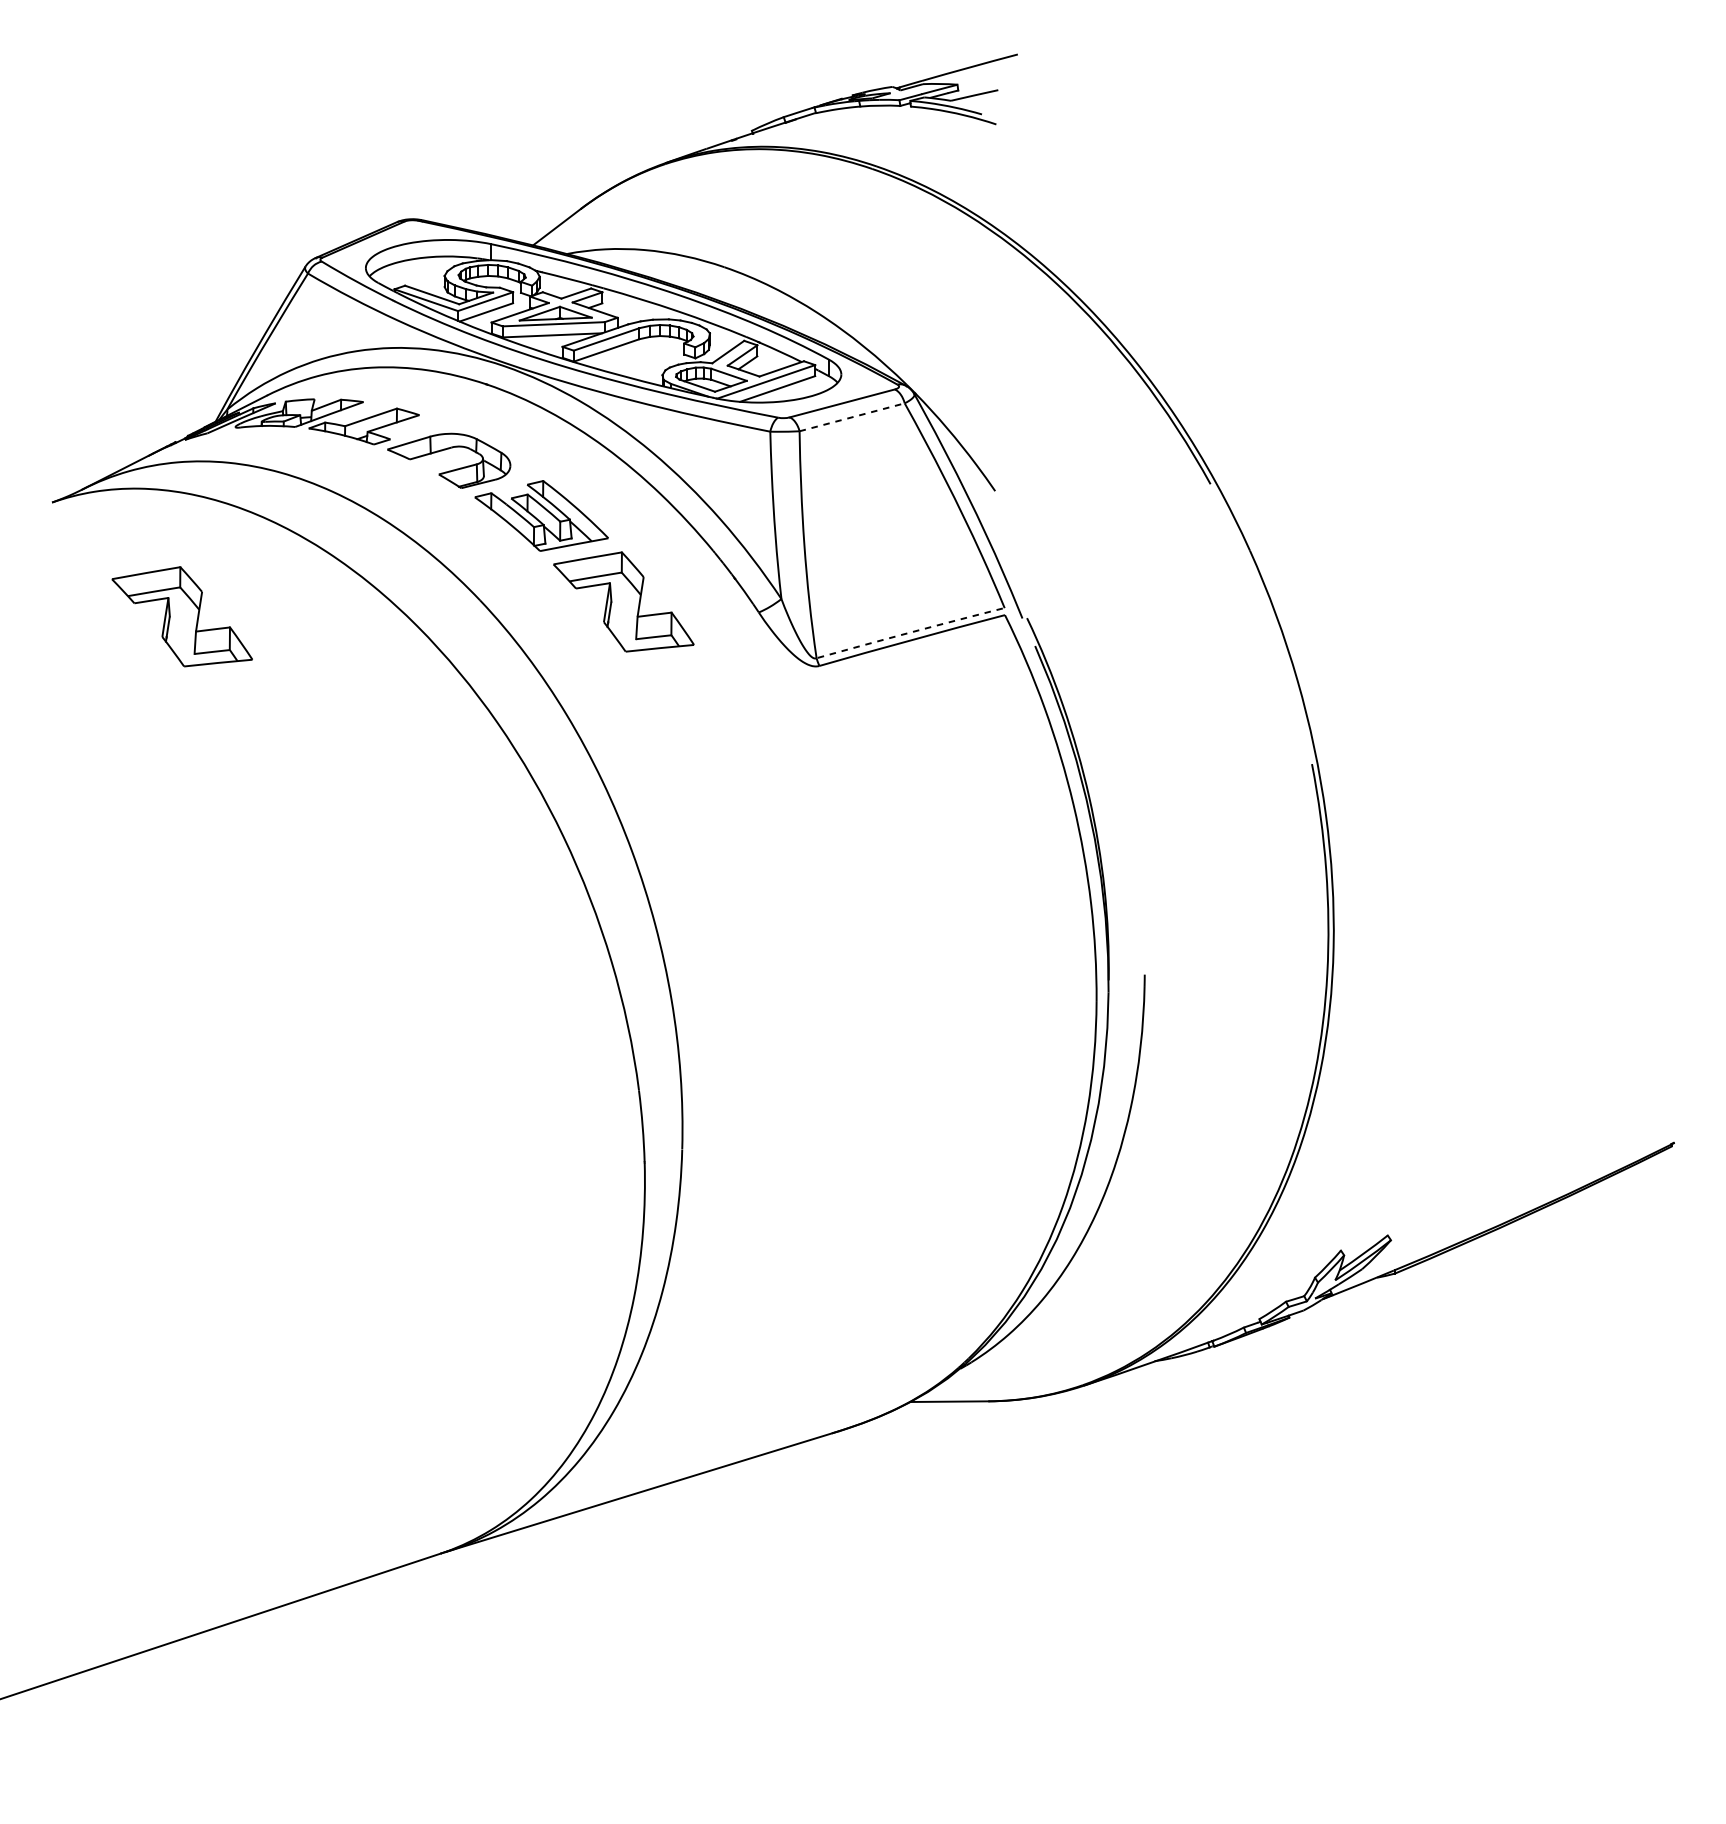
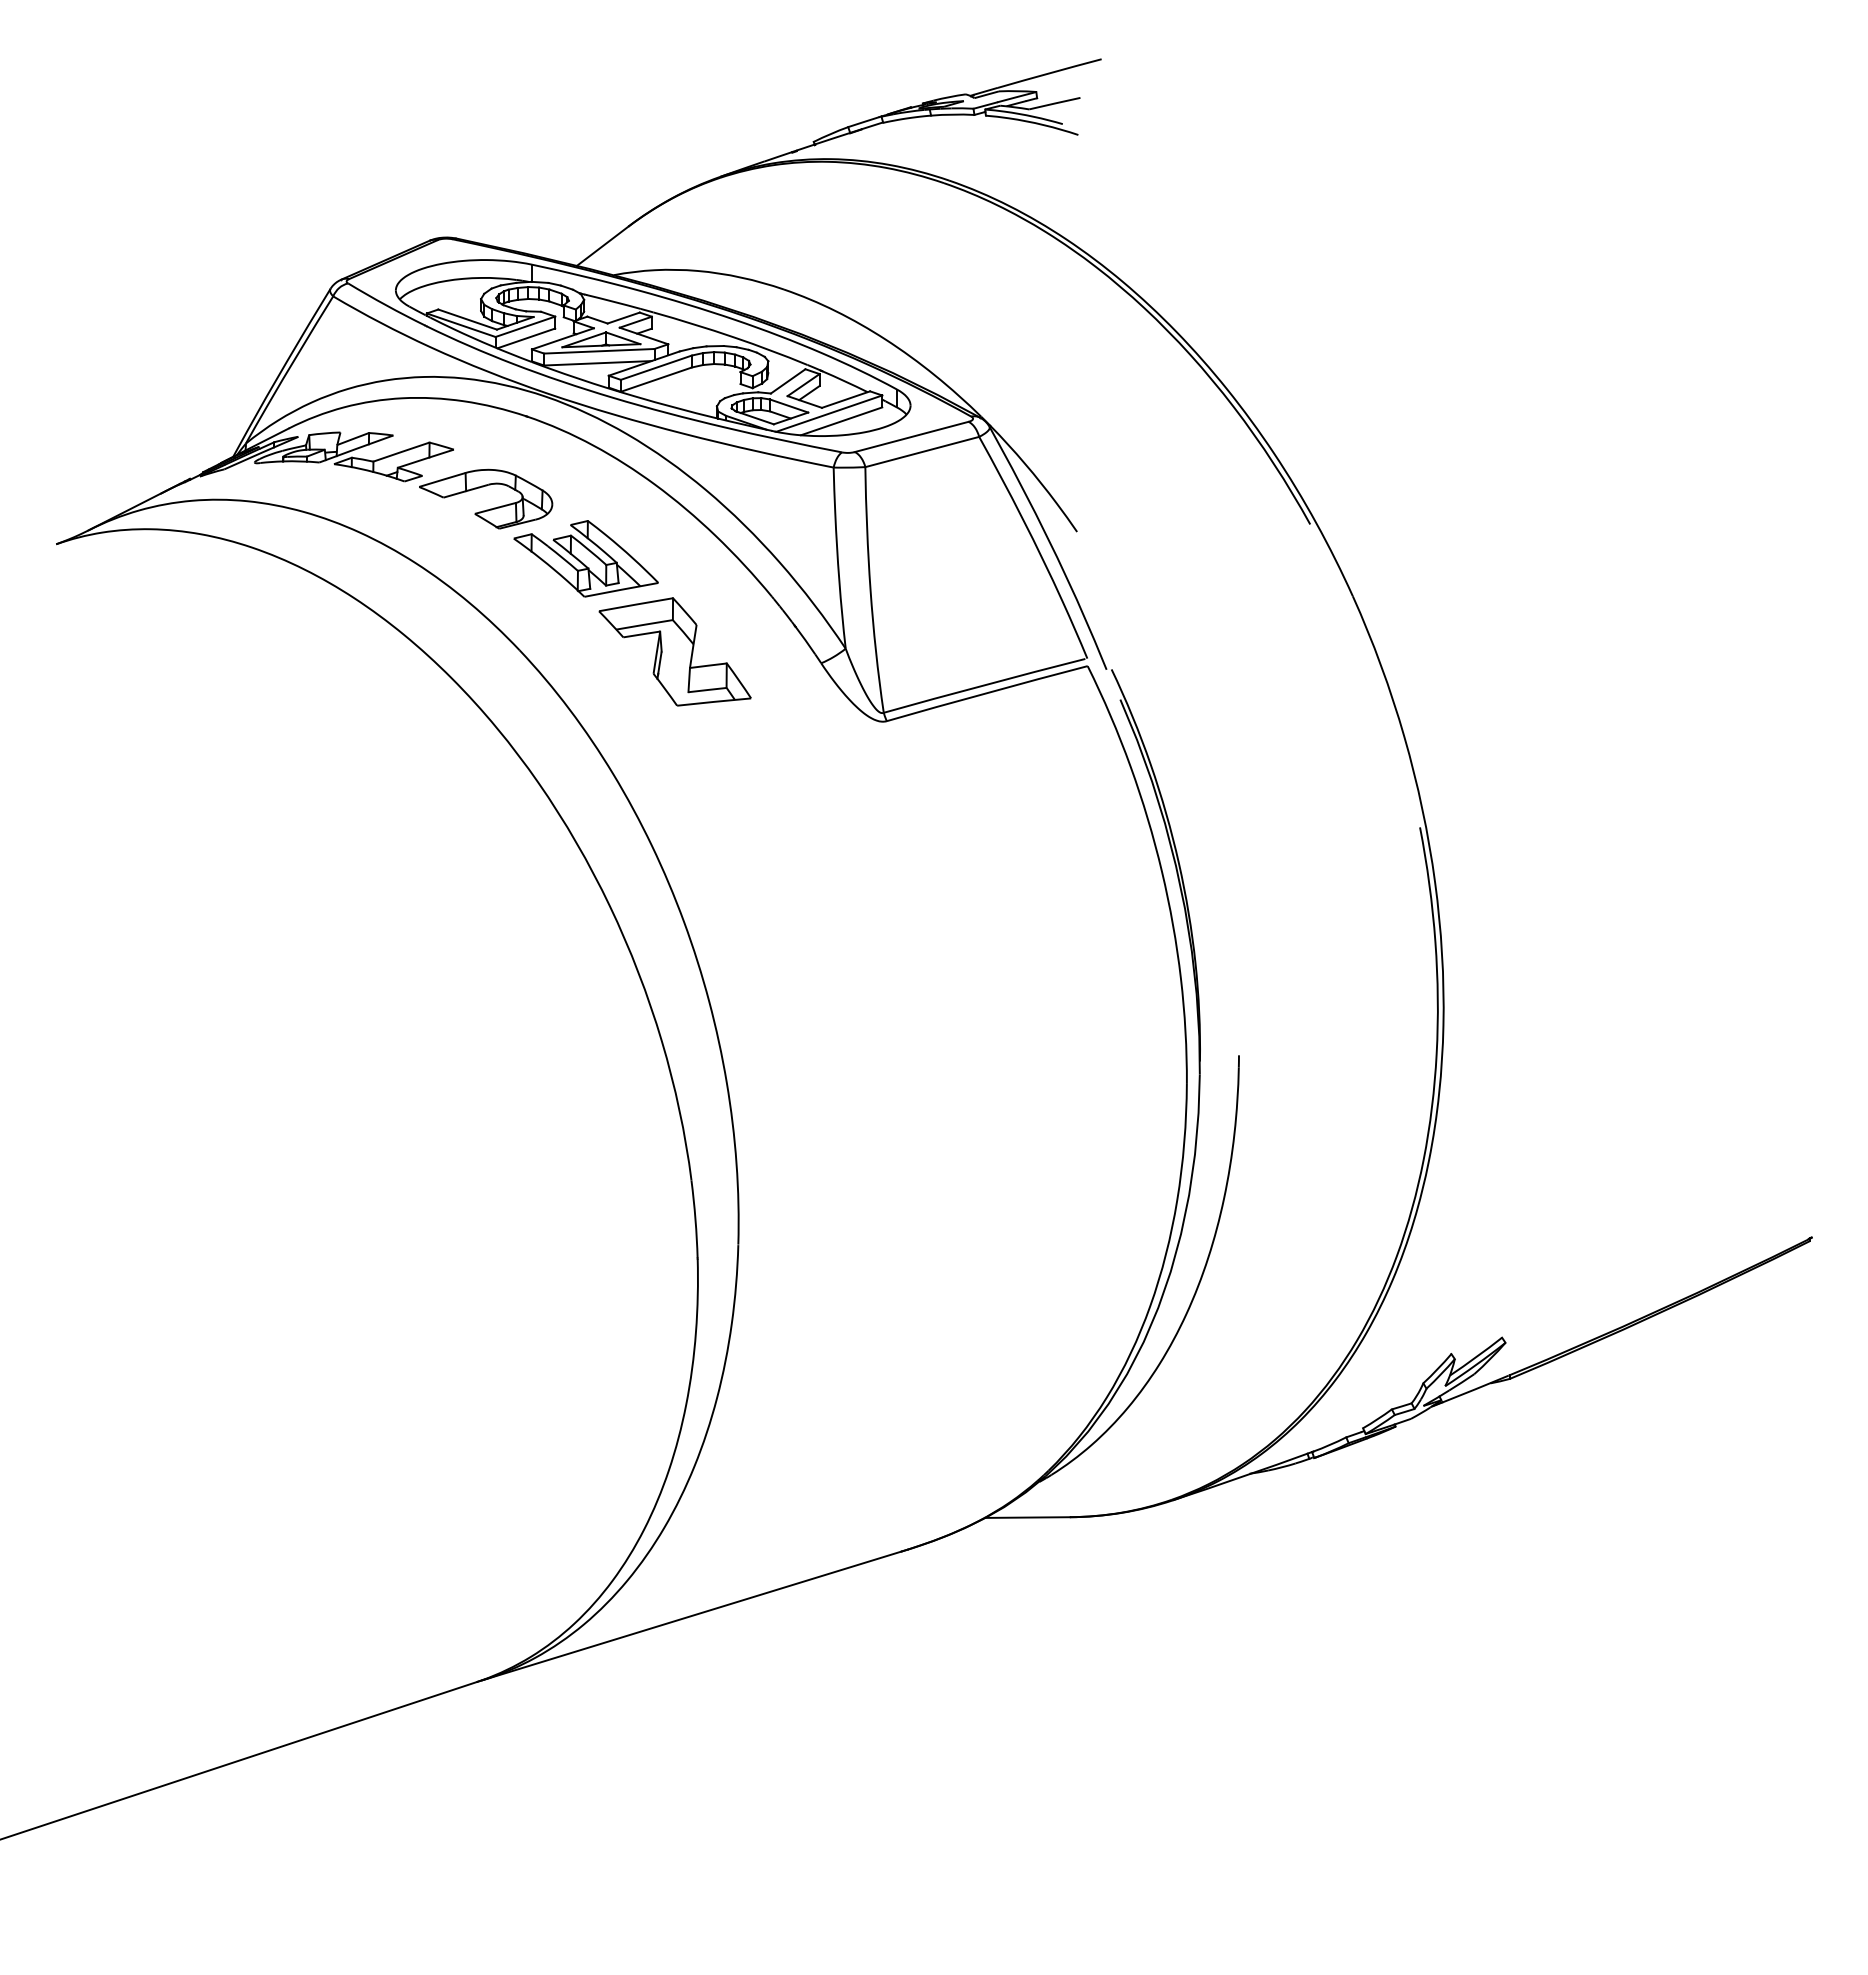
line: (852, 417) -> (922, 452), dashed -> solid
part: (181, 616) -> (196, 667), removed
arc: (909, 633) -> (984, 685), dashed -> solid

